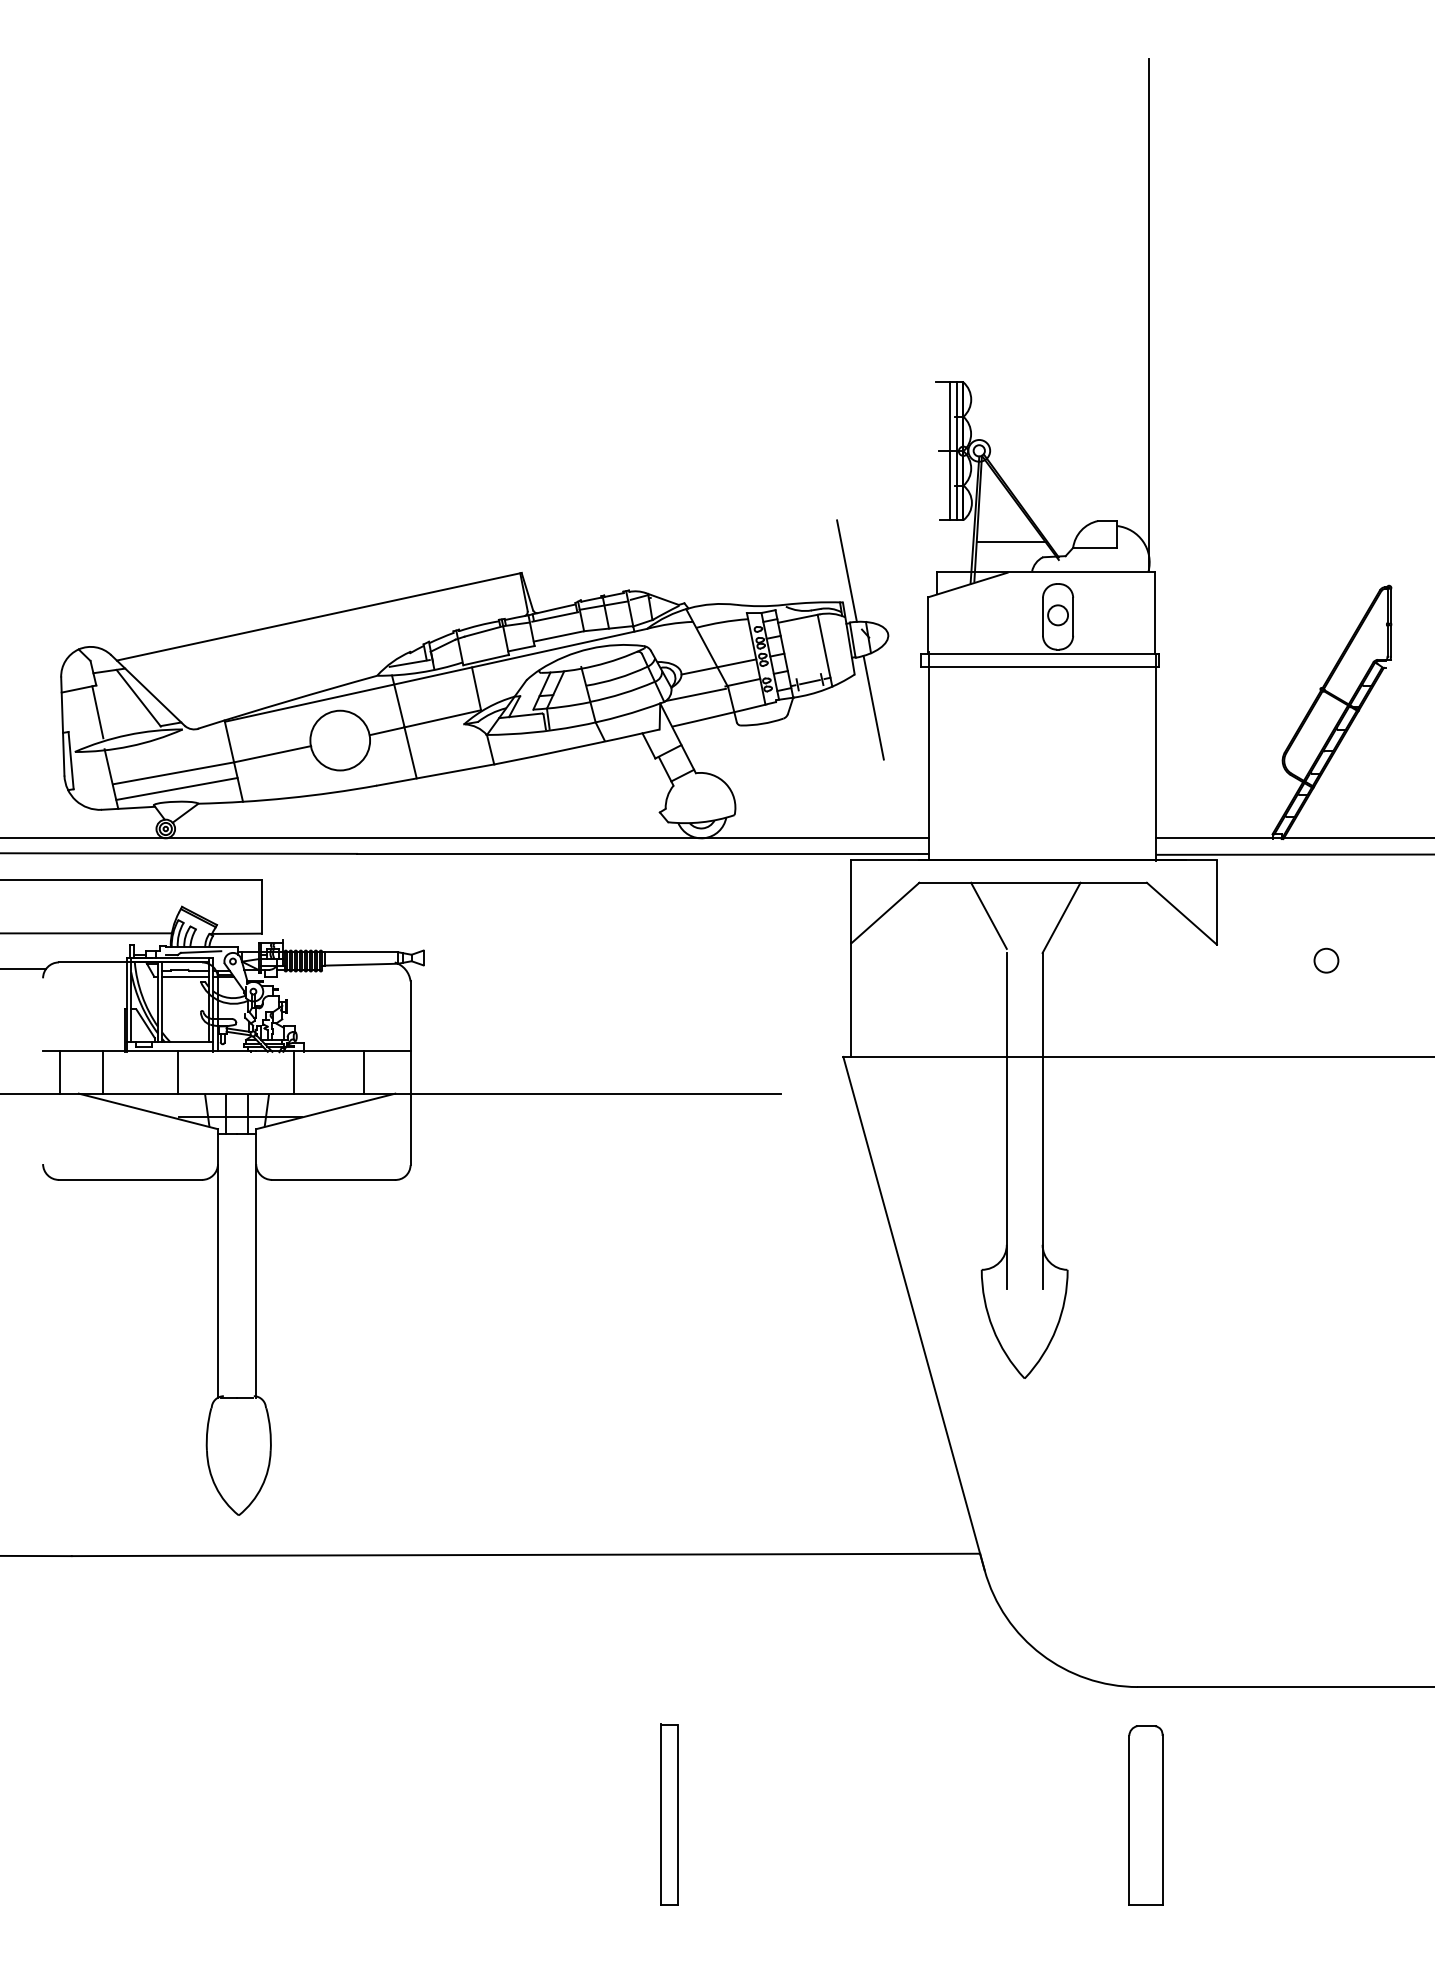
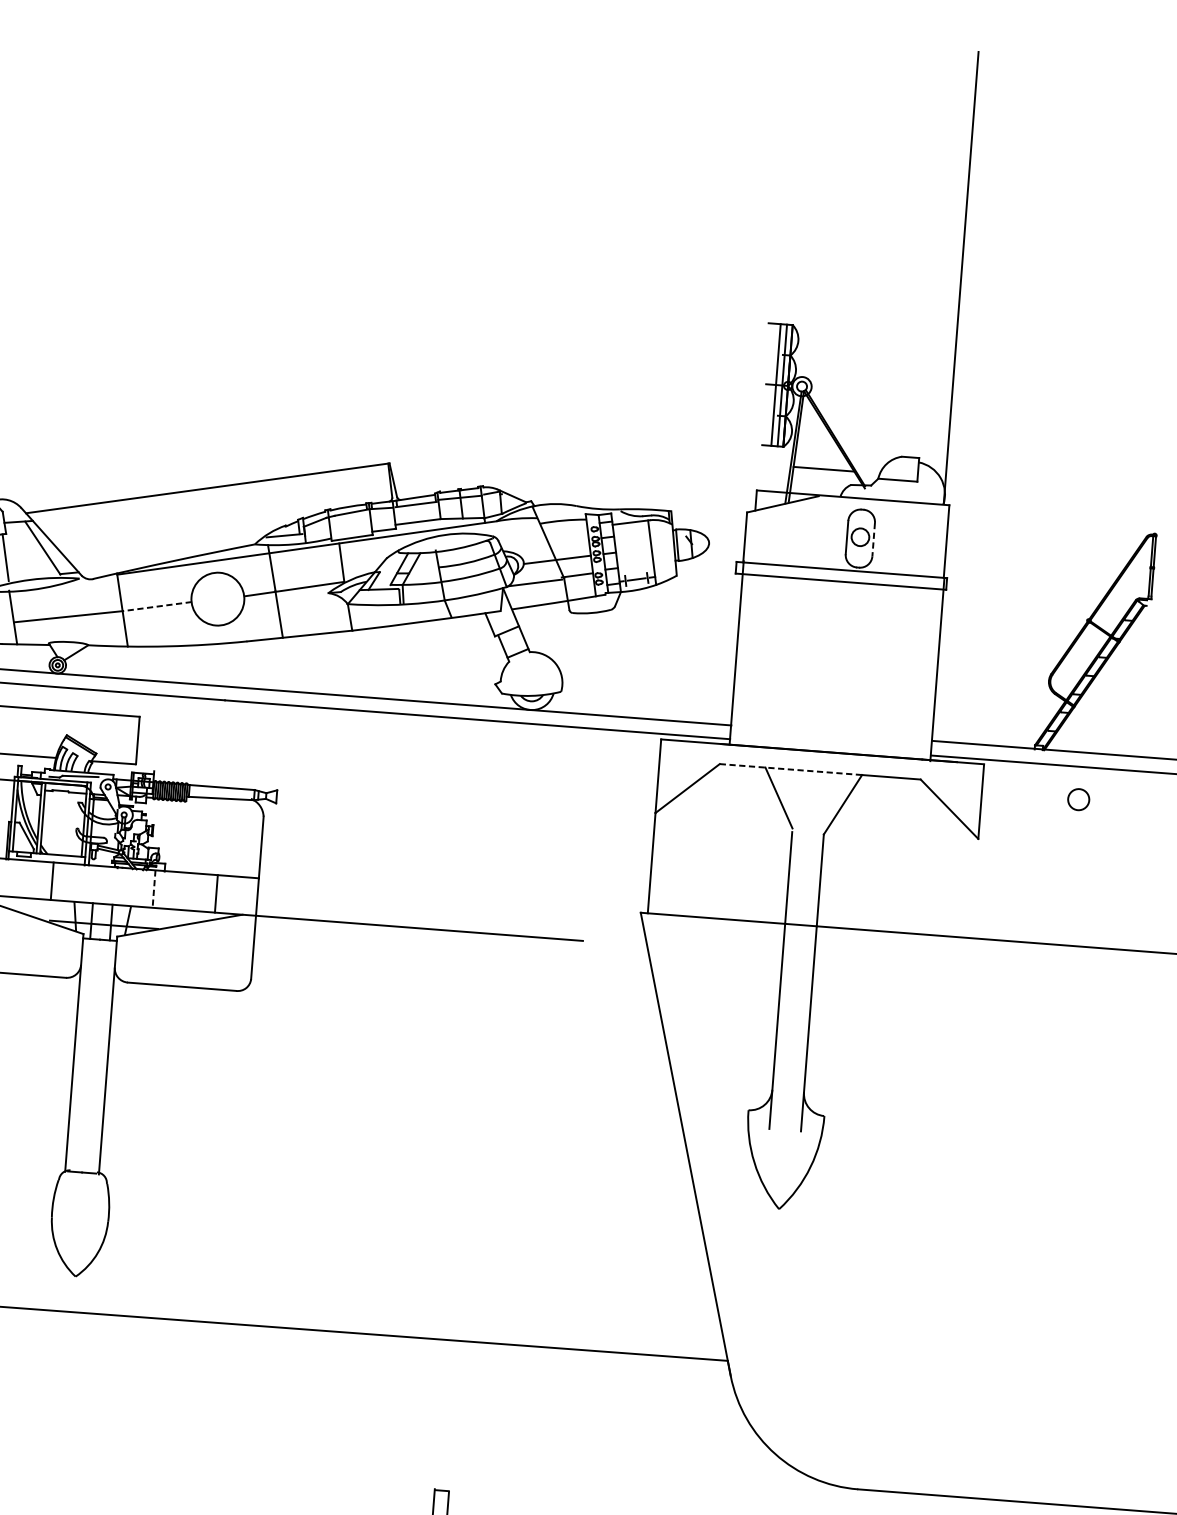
line: (846, 570) -> (676, 483), removed
line: (1073, 616) -> (873, 539), solid -> dashed
line: (873, 707) -> (691, 606), removed
line: (272, 754) -> (157, 606), solid -> dashed
line: (176, 788) -> (69, 630), removed
line: (999, 882) -> (790, 769), solid -> dashed
circle: (1326, 960) -> (1078, 799), moved
line: (185, 976) -> (65, 796), removed
line: (293, 1072) -> (154, 889), solid -> dashed

